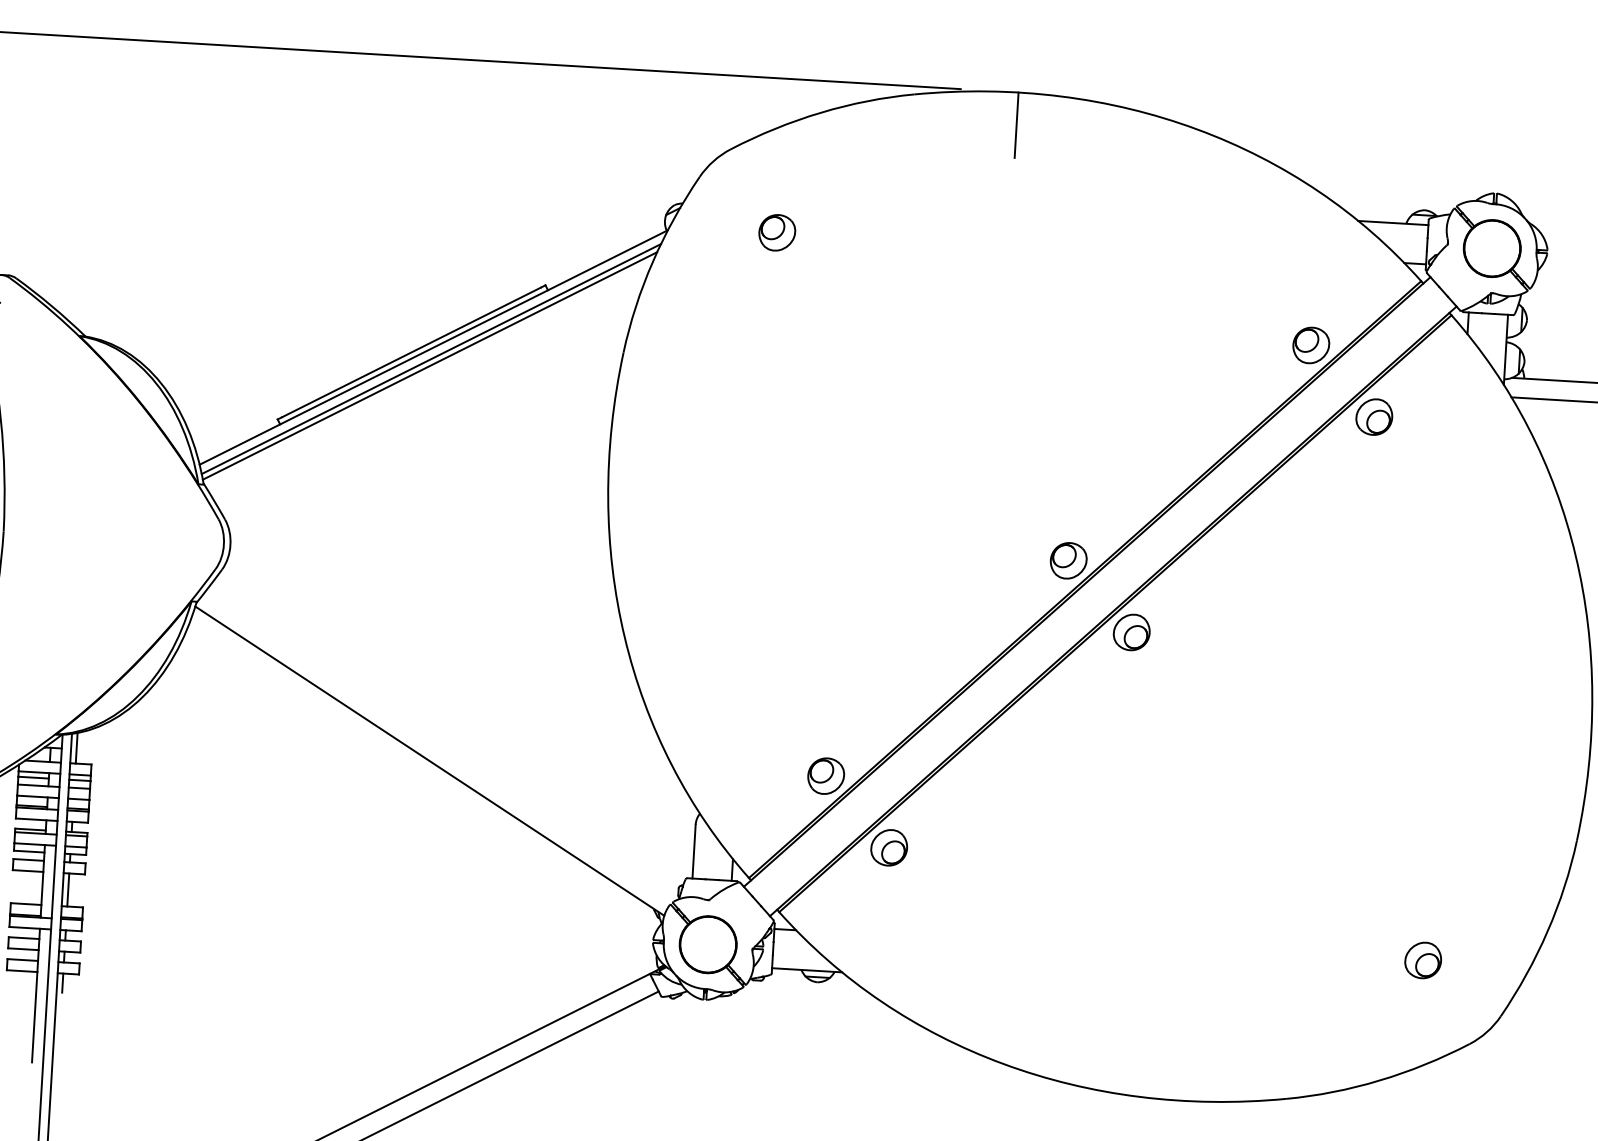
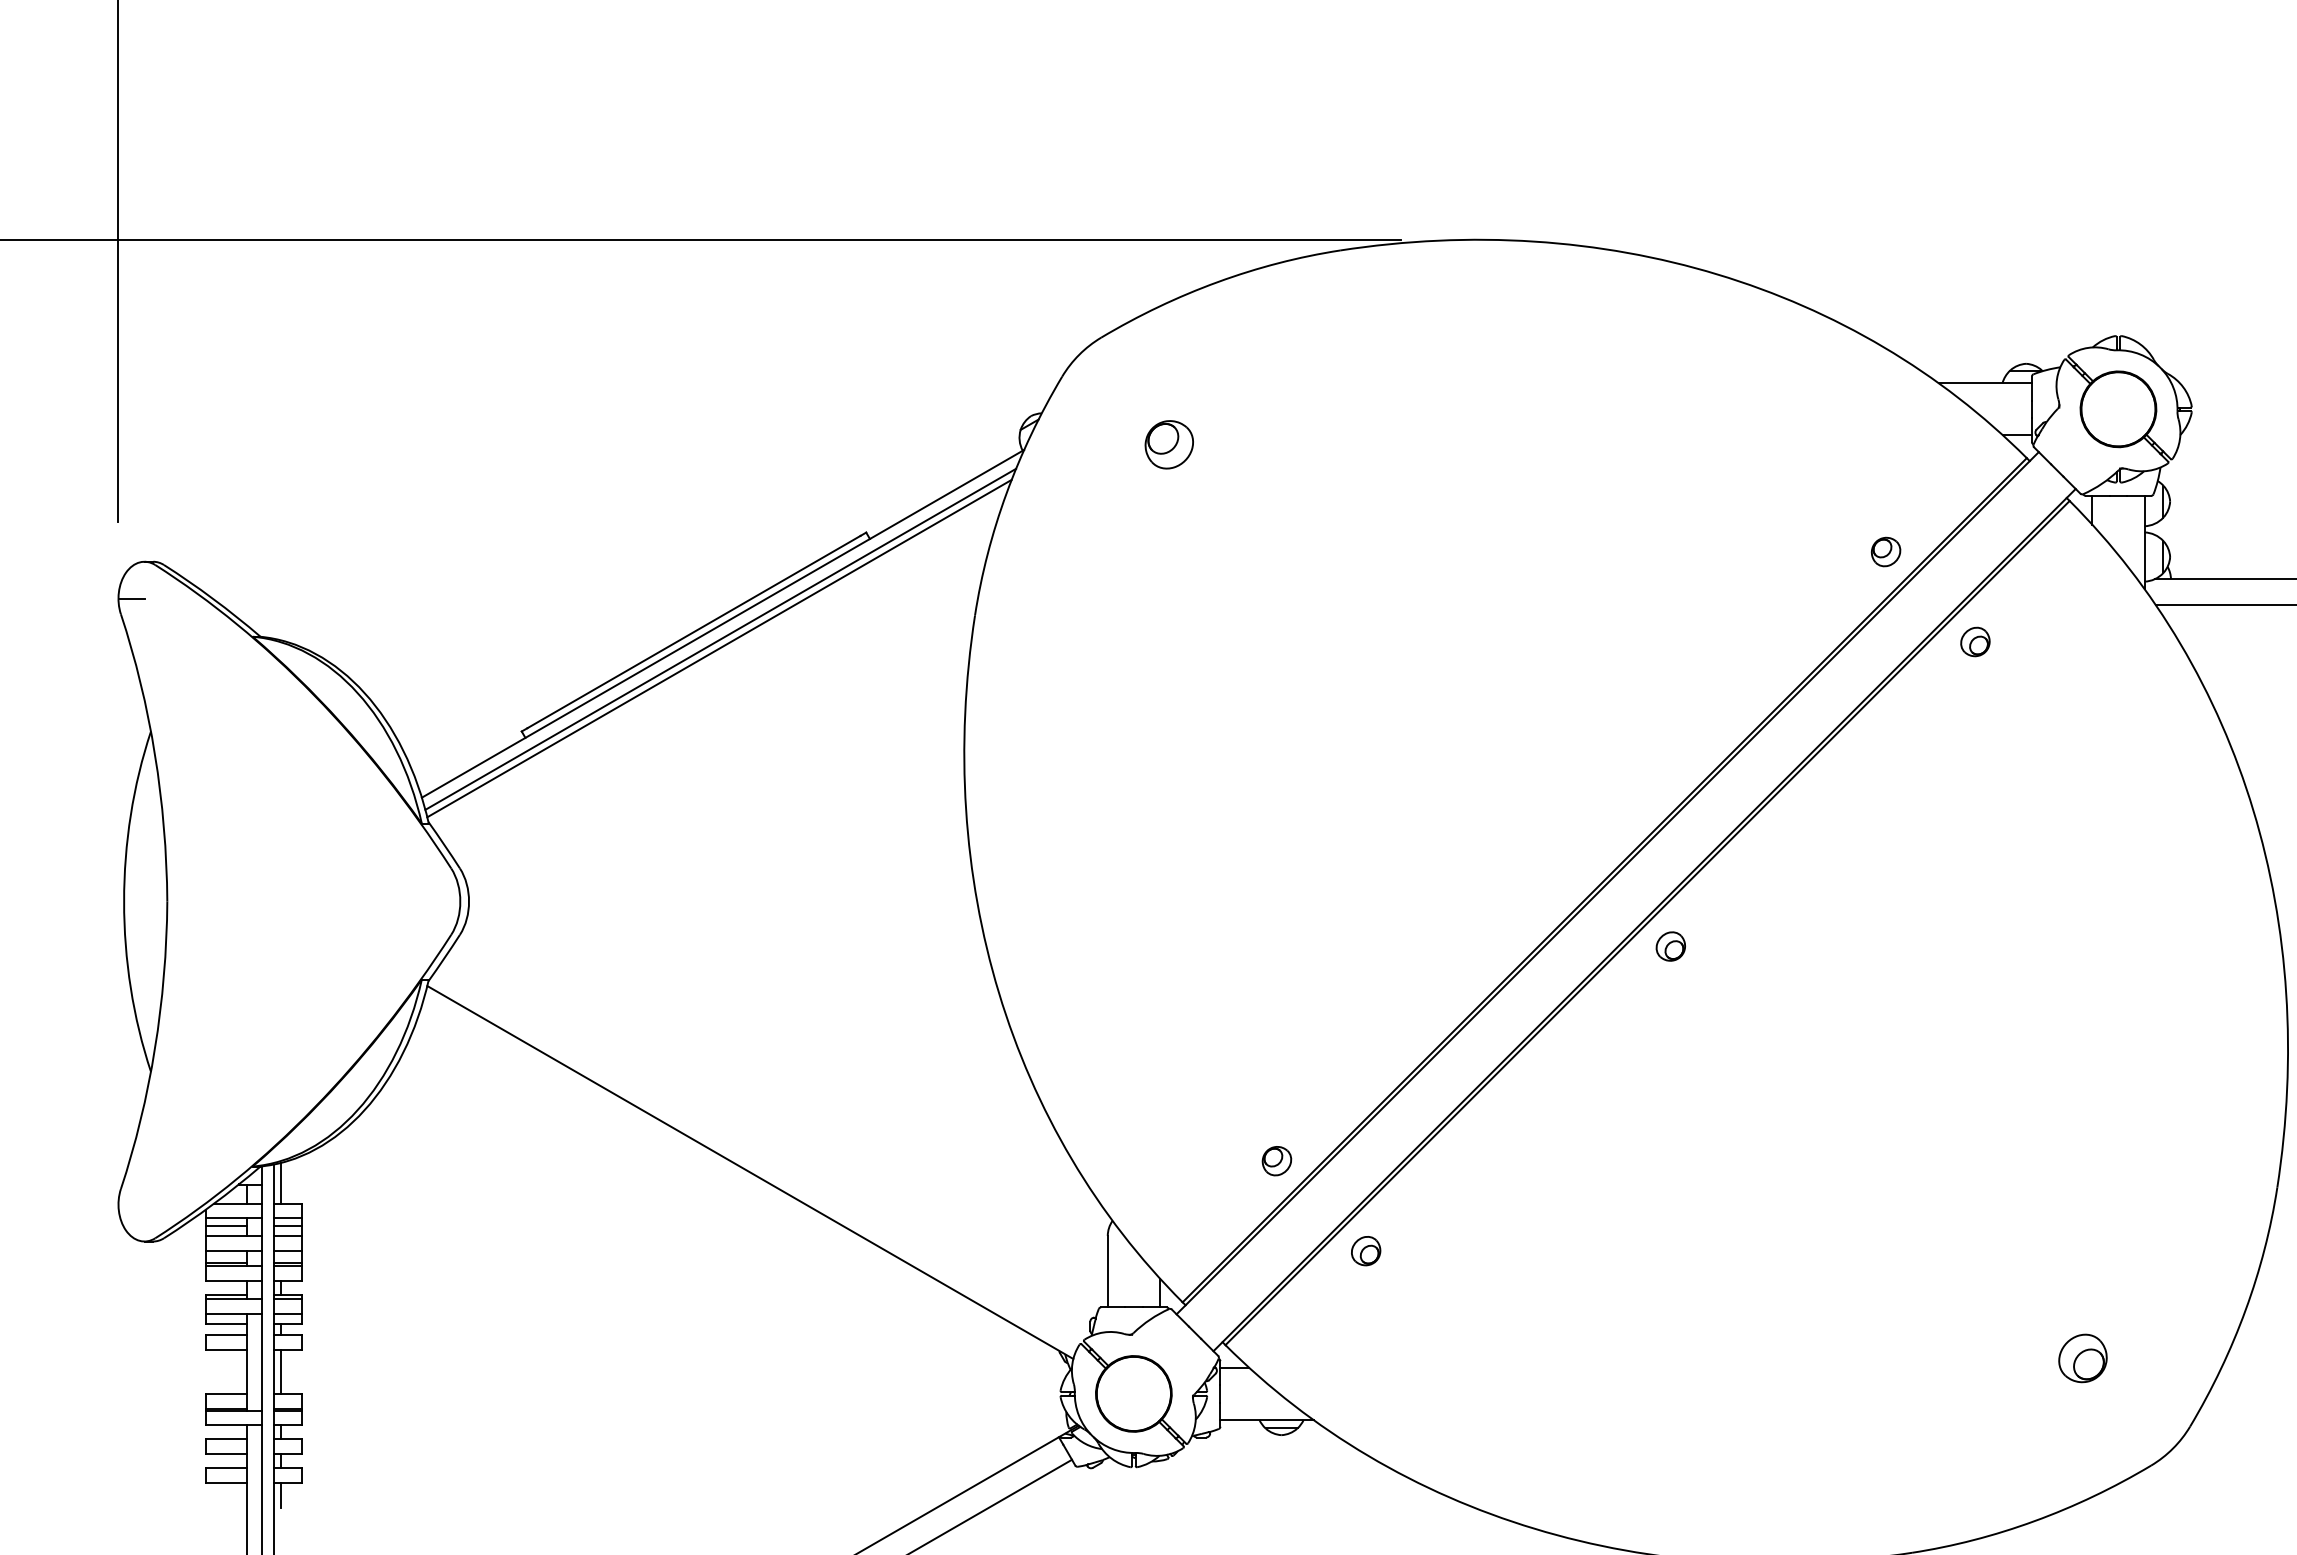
line: (1016, 124) -> (1478, 282), removed
part: (1310, 345) -> (1885, 551), size x0.6
part: (1374, 416) -> (1975, 641), size x0.6
part: (1068, 560) -> (1581, 856), removed
part: (1131, 632) -> (1670, 946), size x0.6
part: (825, 775) -> (1276, 1160), size x0.6
part: (888, 847) -> (1365, 1250), size x0.6

